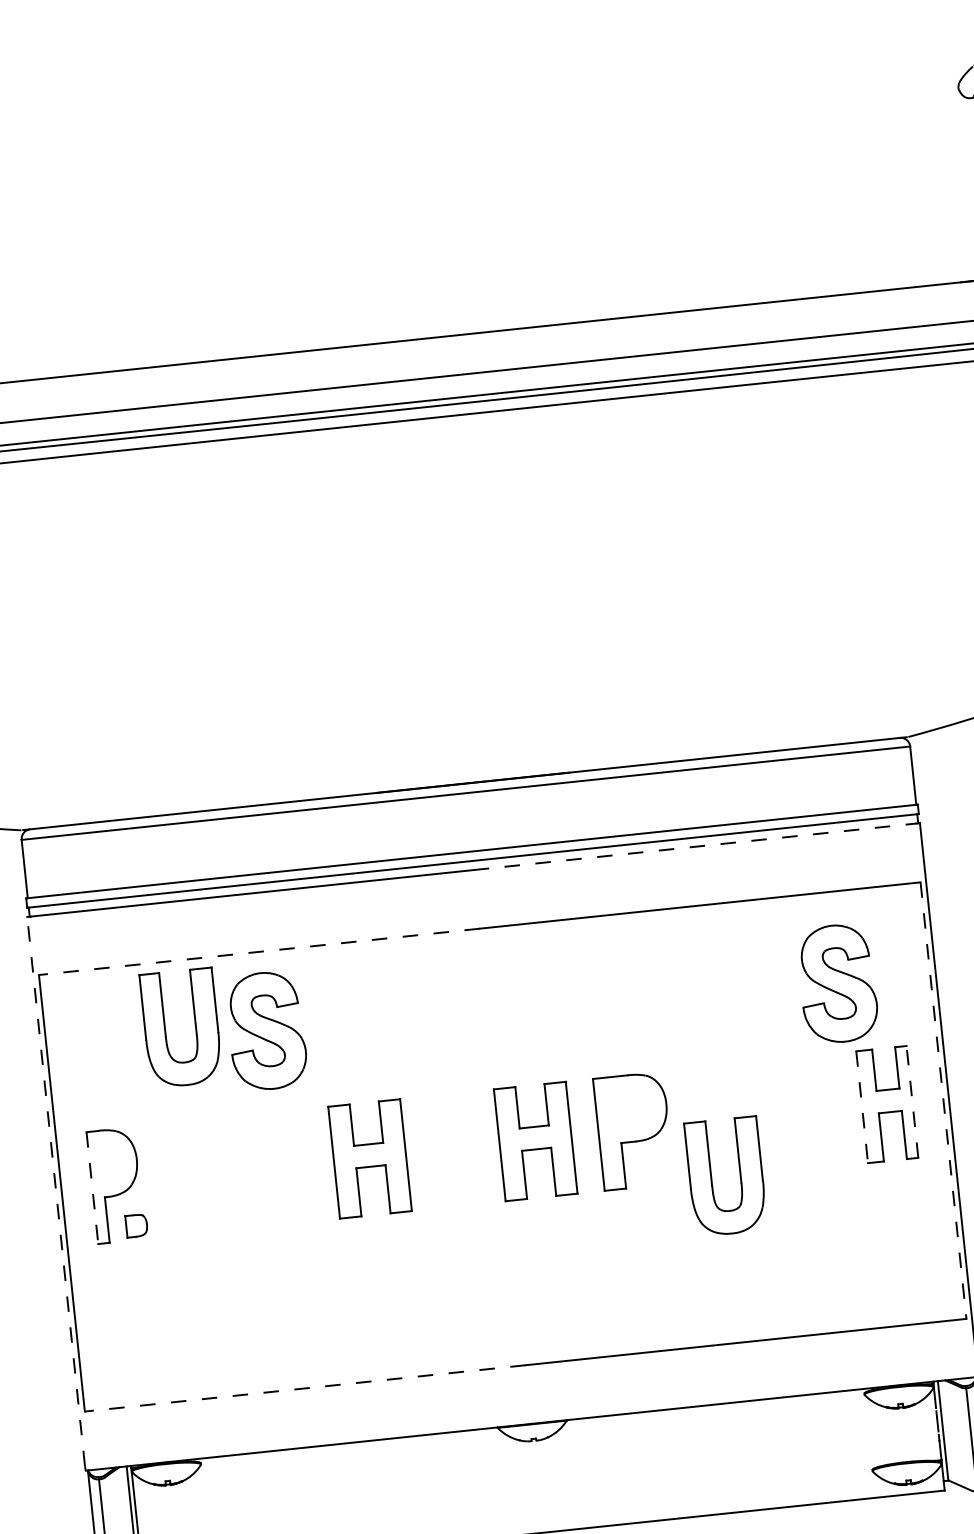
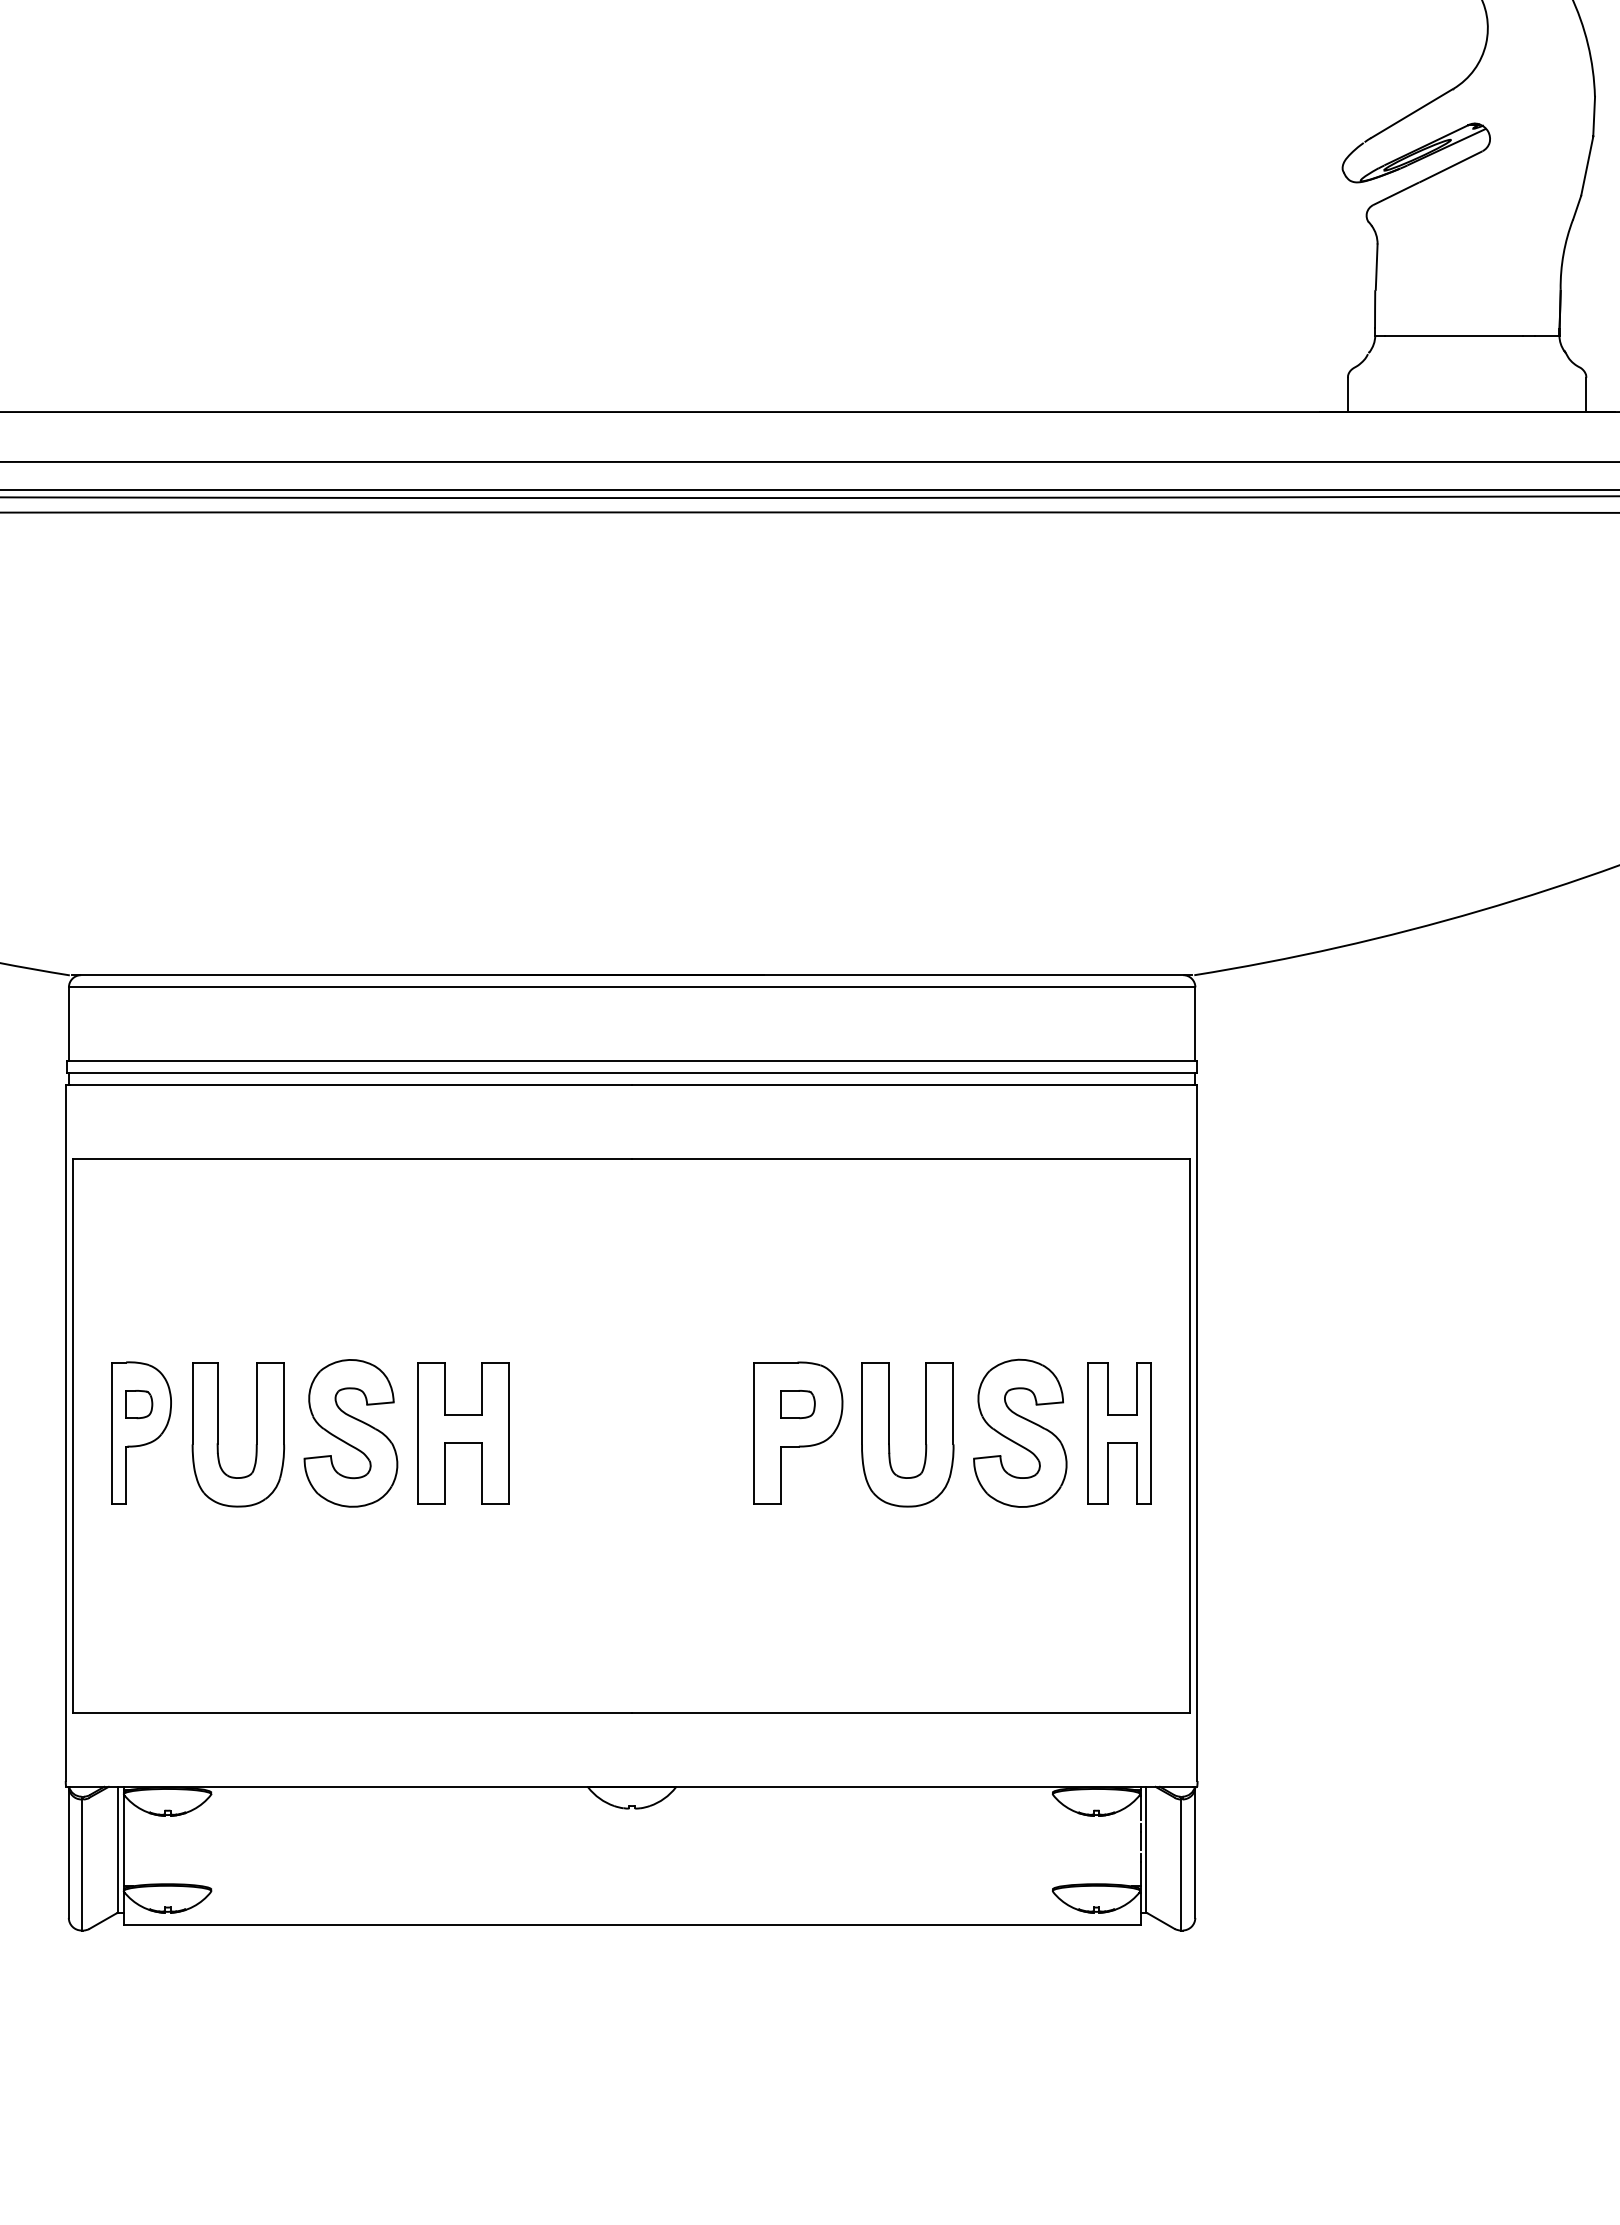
line: (695, 846) -> (912, 1084), dashed -> solid
line: (258, 952) -> (351, 1159), dashed -> solid
part: (837, 983) -> (1020, 1432), moved
part: (195, 1026) -> (256, 1434), moved
part: (266, 1031) -> (350, 1433), moved
line: (943, 1100) -> (1190, 1435), dashed -> solid
line: (912, 1102) -> (1151, 1433), dashed -> solid
line: (862, 1107) -> (1087, 1433), dashed -> solid
part: (630, 1108) -> (797, 1404), added
part: (535, 1141) -> (673, 1433), removed
part: (711, 1178) -> (889, 1434), moved
line: (92, 1188) -> (111, 1433), dashed -> solid
line: (55, 1191) -> (65, 1432), dashed -> solid
part: (136, 1225) -> (139, 1404), moved
line: (304, 1388) -> (351, 1712), dashed -> solid

